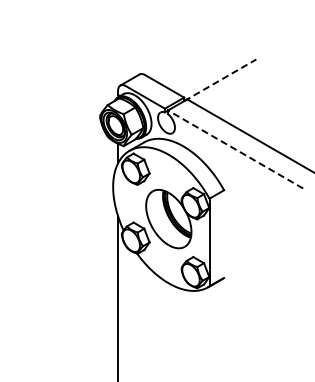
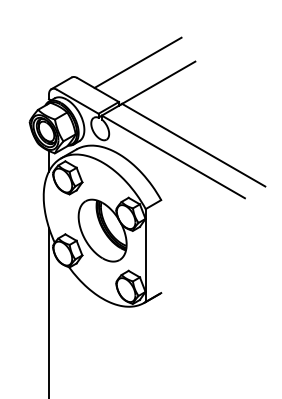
line: (202, 60) -> (138, 62), added
line: (220, 80) -> (157, 83), dashed -> solid
line: (235, 149) -> (173, 156), dashed -> solid

